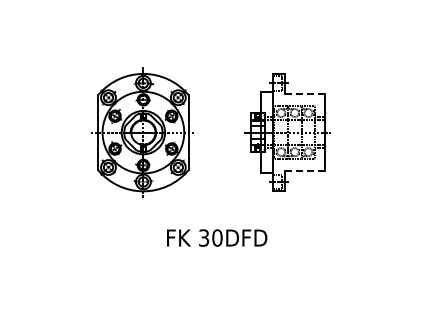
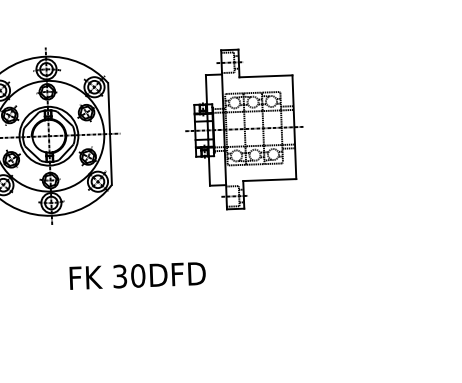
line: (305, 94) -> (266, 76), dashed -> solid
line: (305, 170) -> (270, 179), dashed -> solid
text: (217, 237) -> (138, 275), moved

